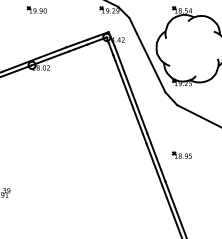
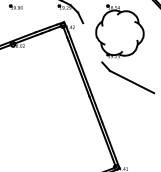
line: (151, 62) -> (92, 42), removed
part: (180, 153) -> (112, 103), removed

